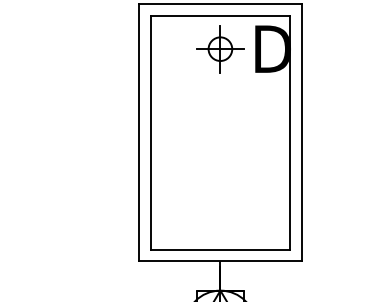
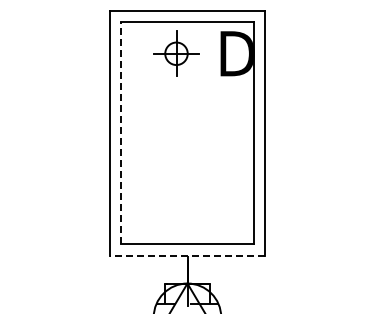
part: (220, 48) -> (176, 53), moved
line: (151, 131) -> (121, 132), solid -> dashed
line: (220, 261) -> (187, 255), solid -> dashed

